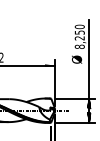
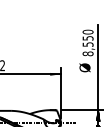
text: (79, 38) -> (87, 44), 8,250 -> 8,550

